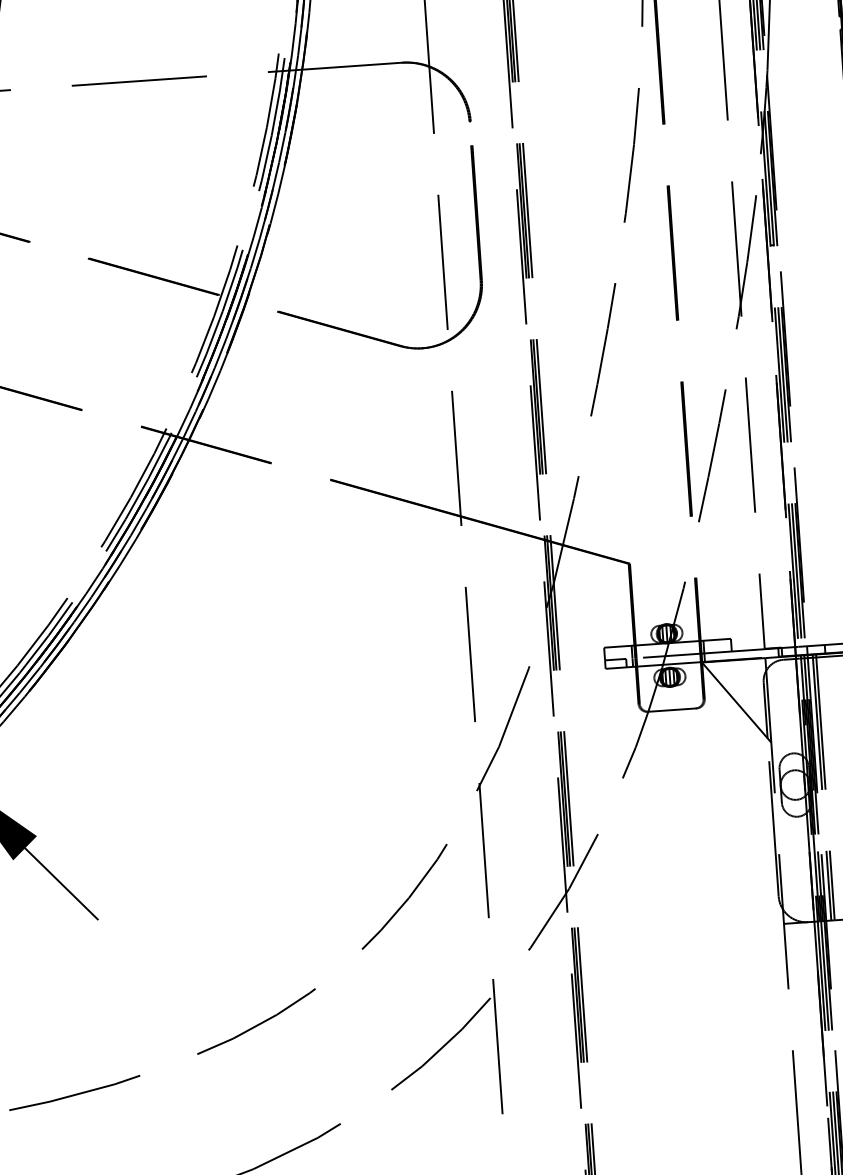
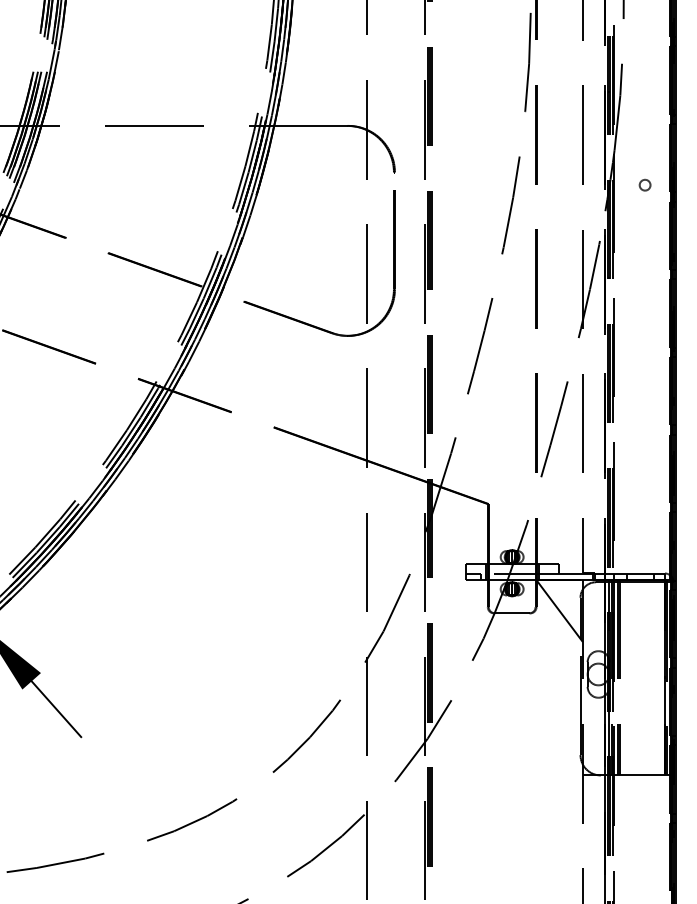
circle: (811, 114) -> (644, 184), added

